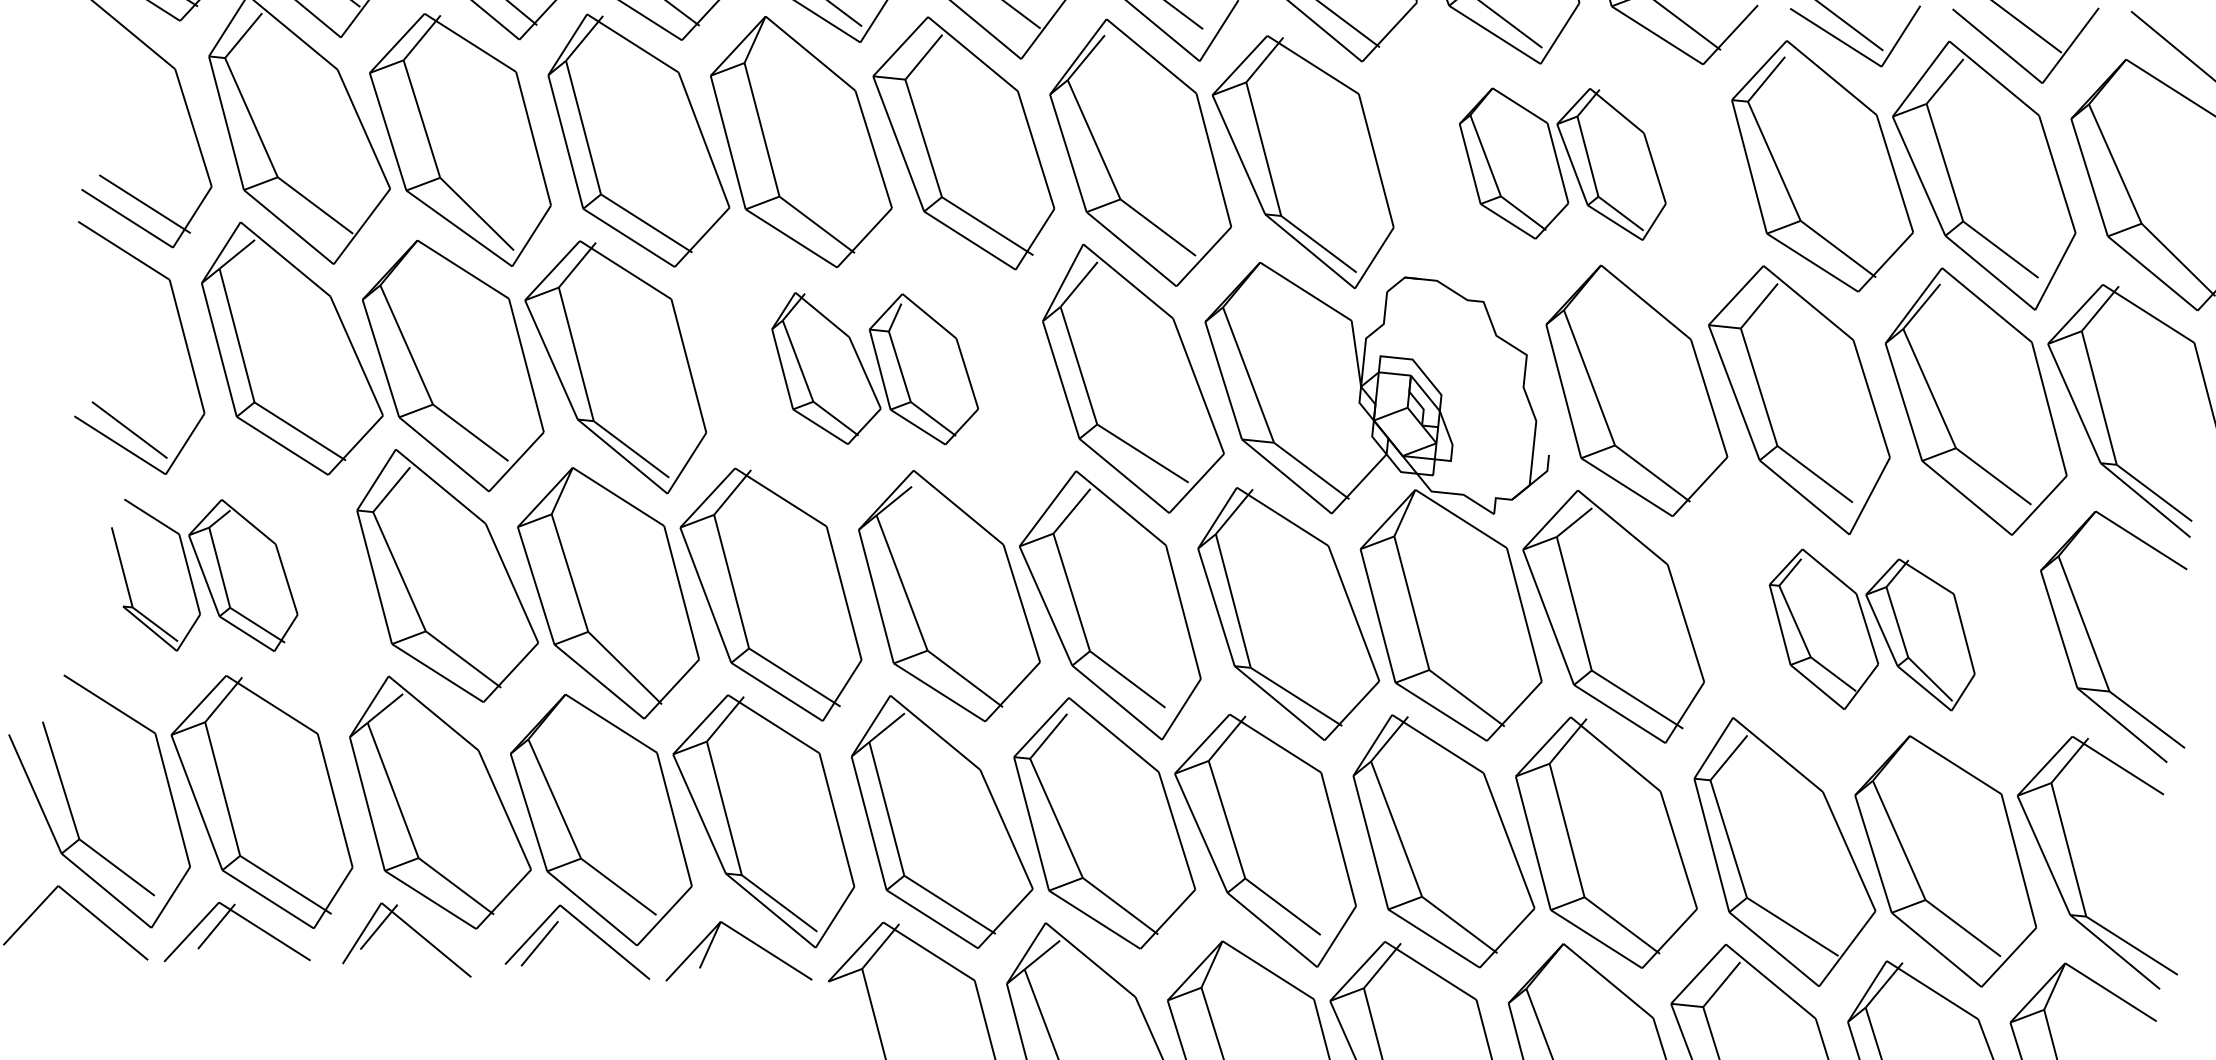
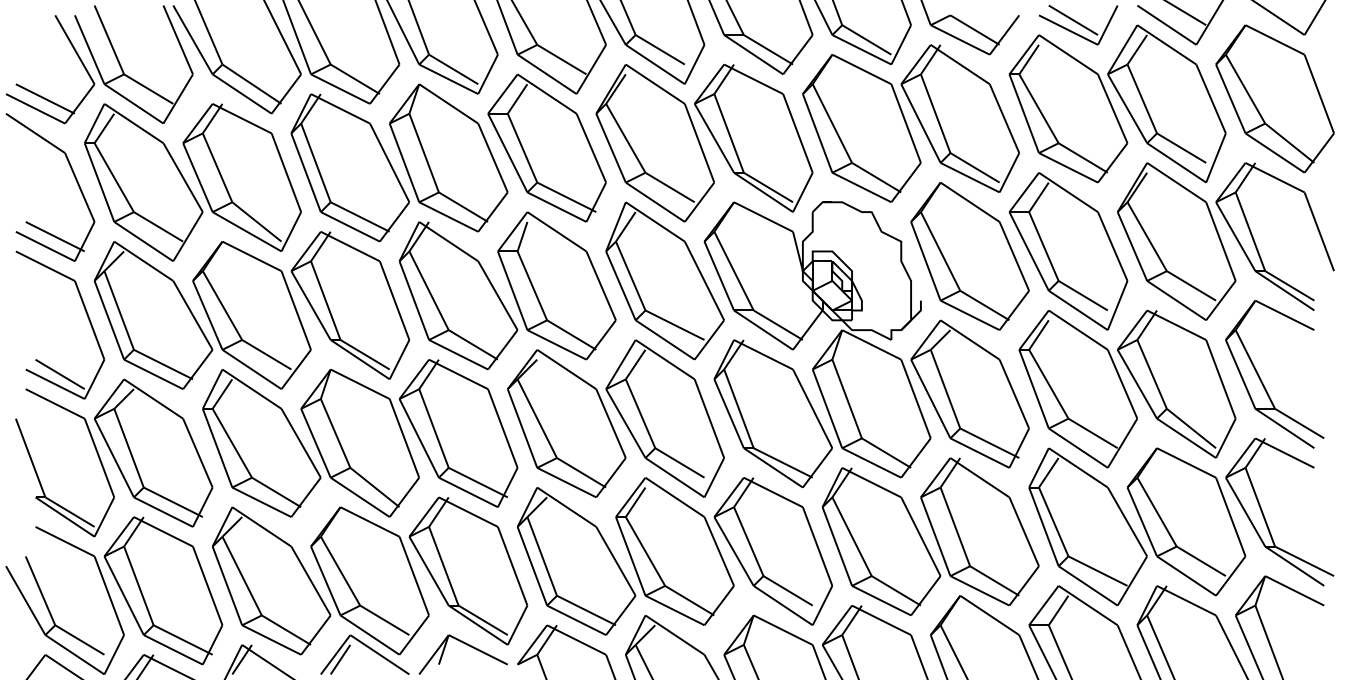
part: (1561, 163) -> (910, 123), size x1.67
part: (875, 368) -> (507, 290), size x1.67
part: (204, 575) -> (114, 457), size x1.67
part: (1871, 633) -> (1127, 388), size x1.67

